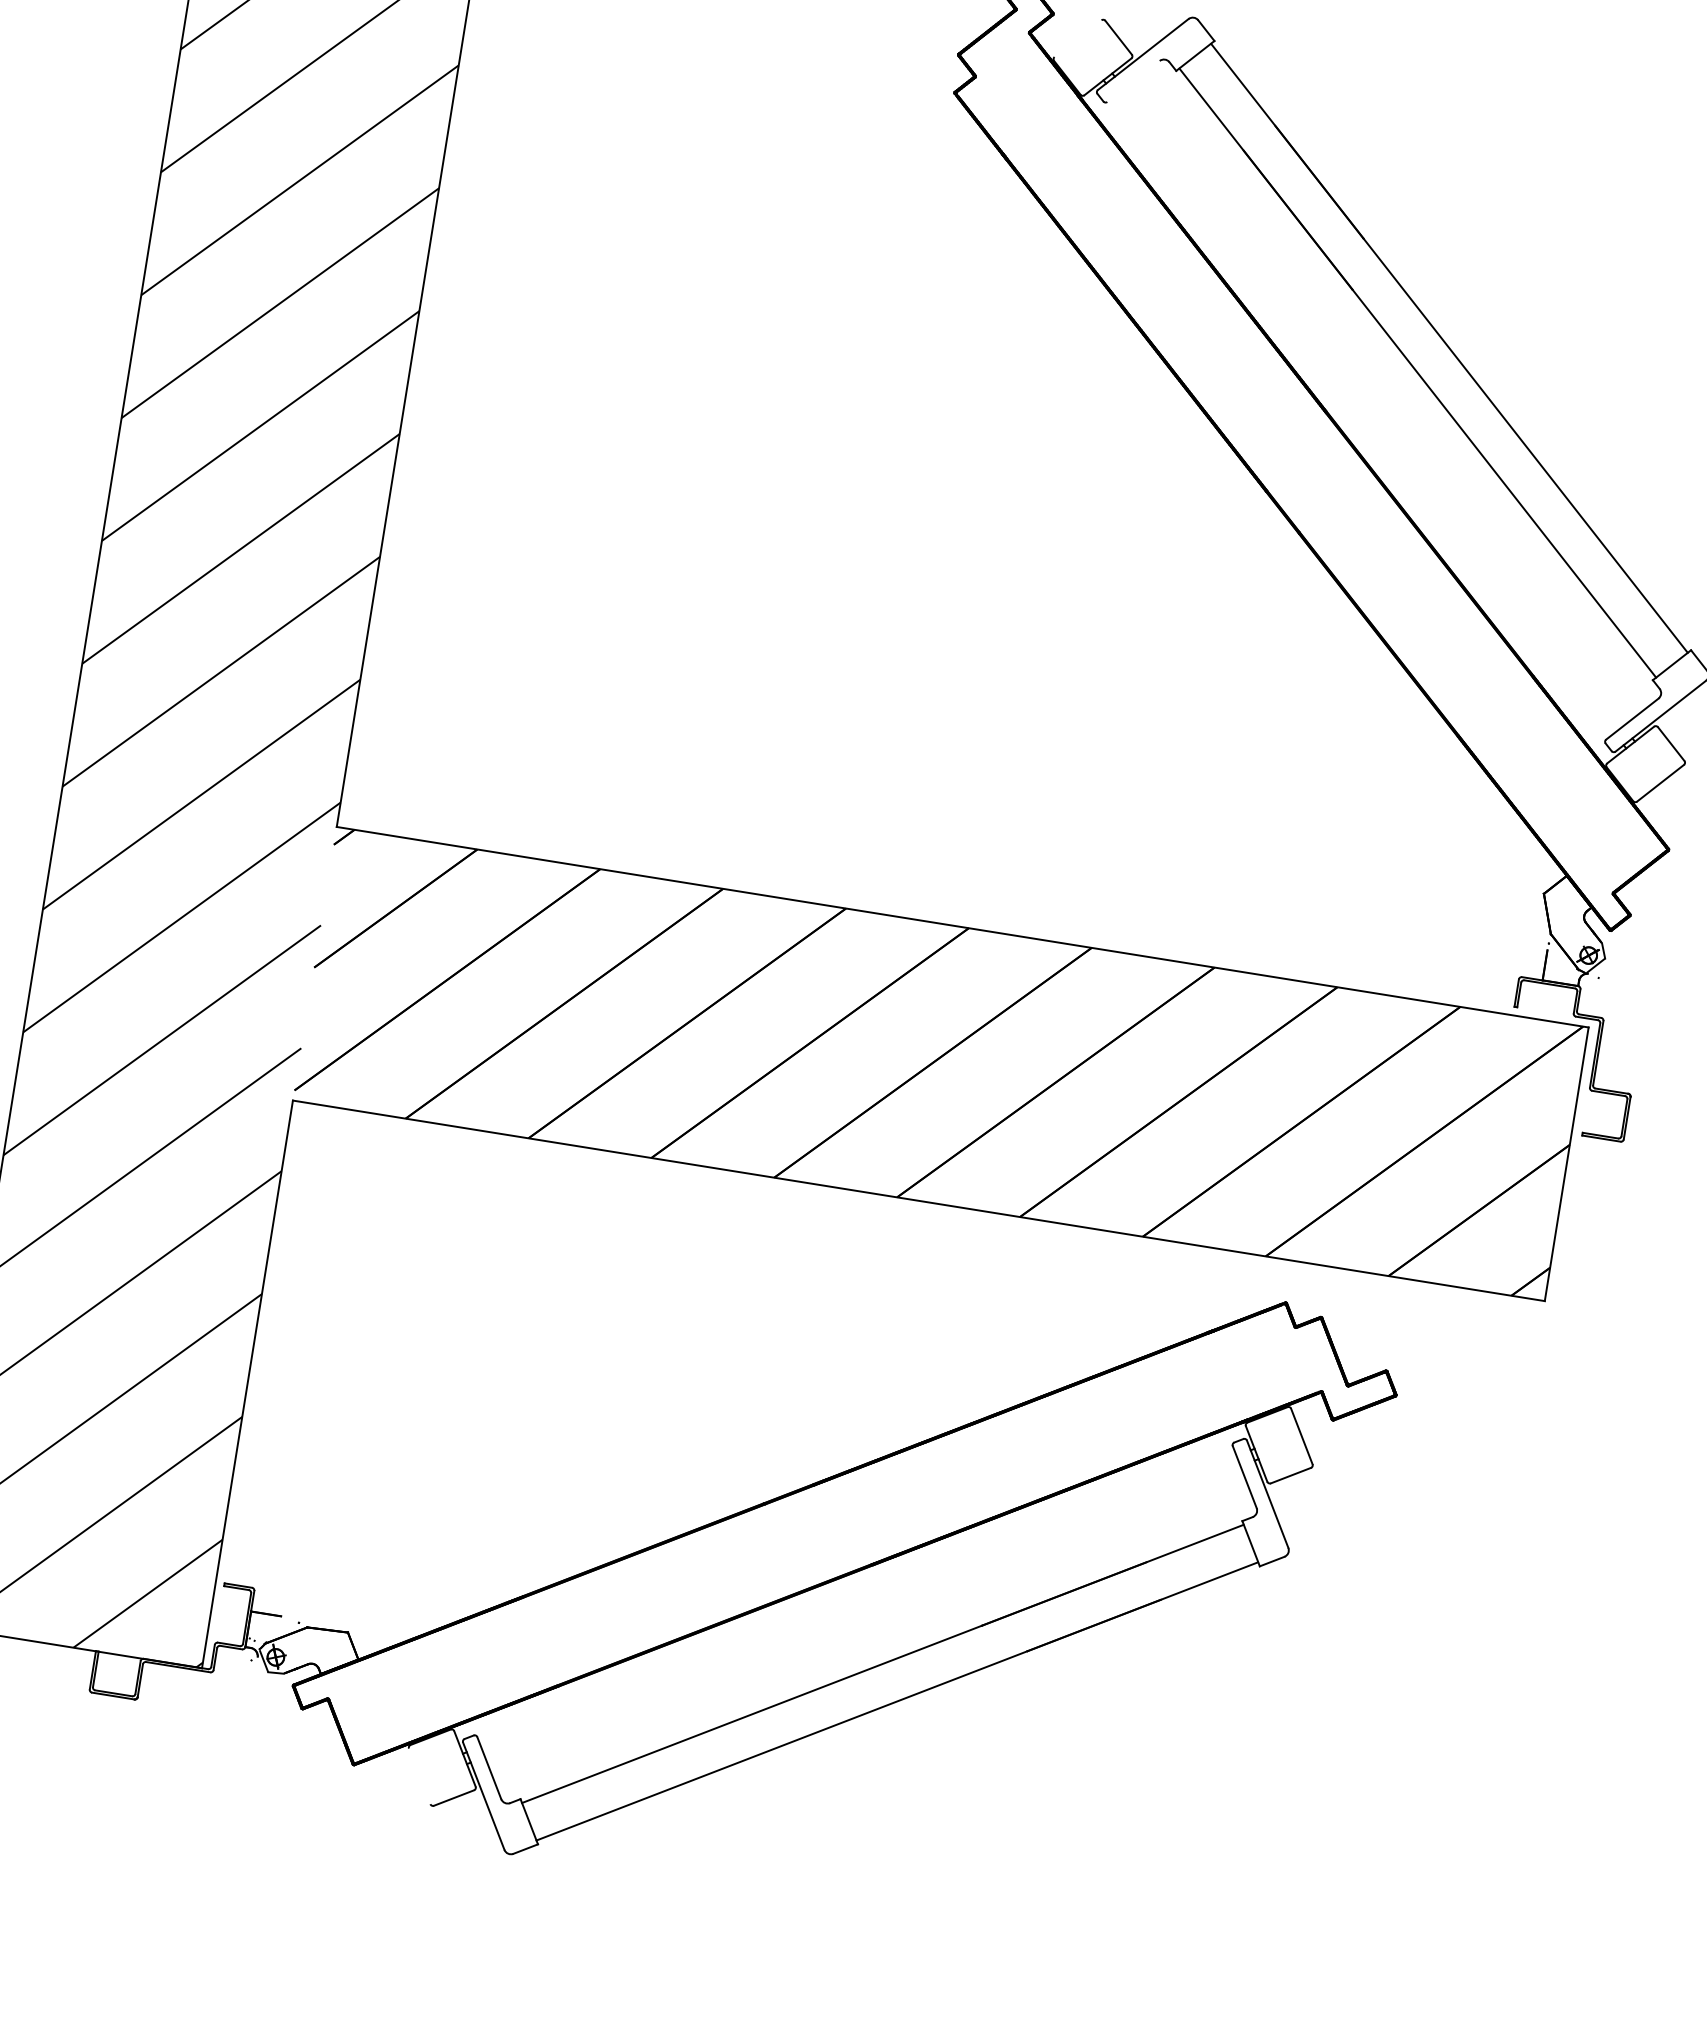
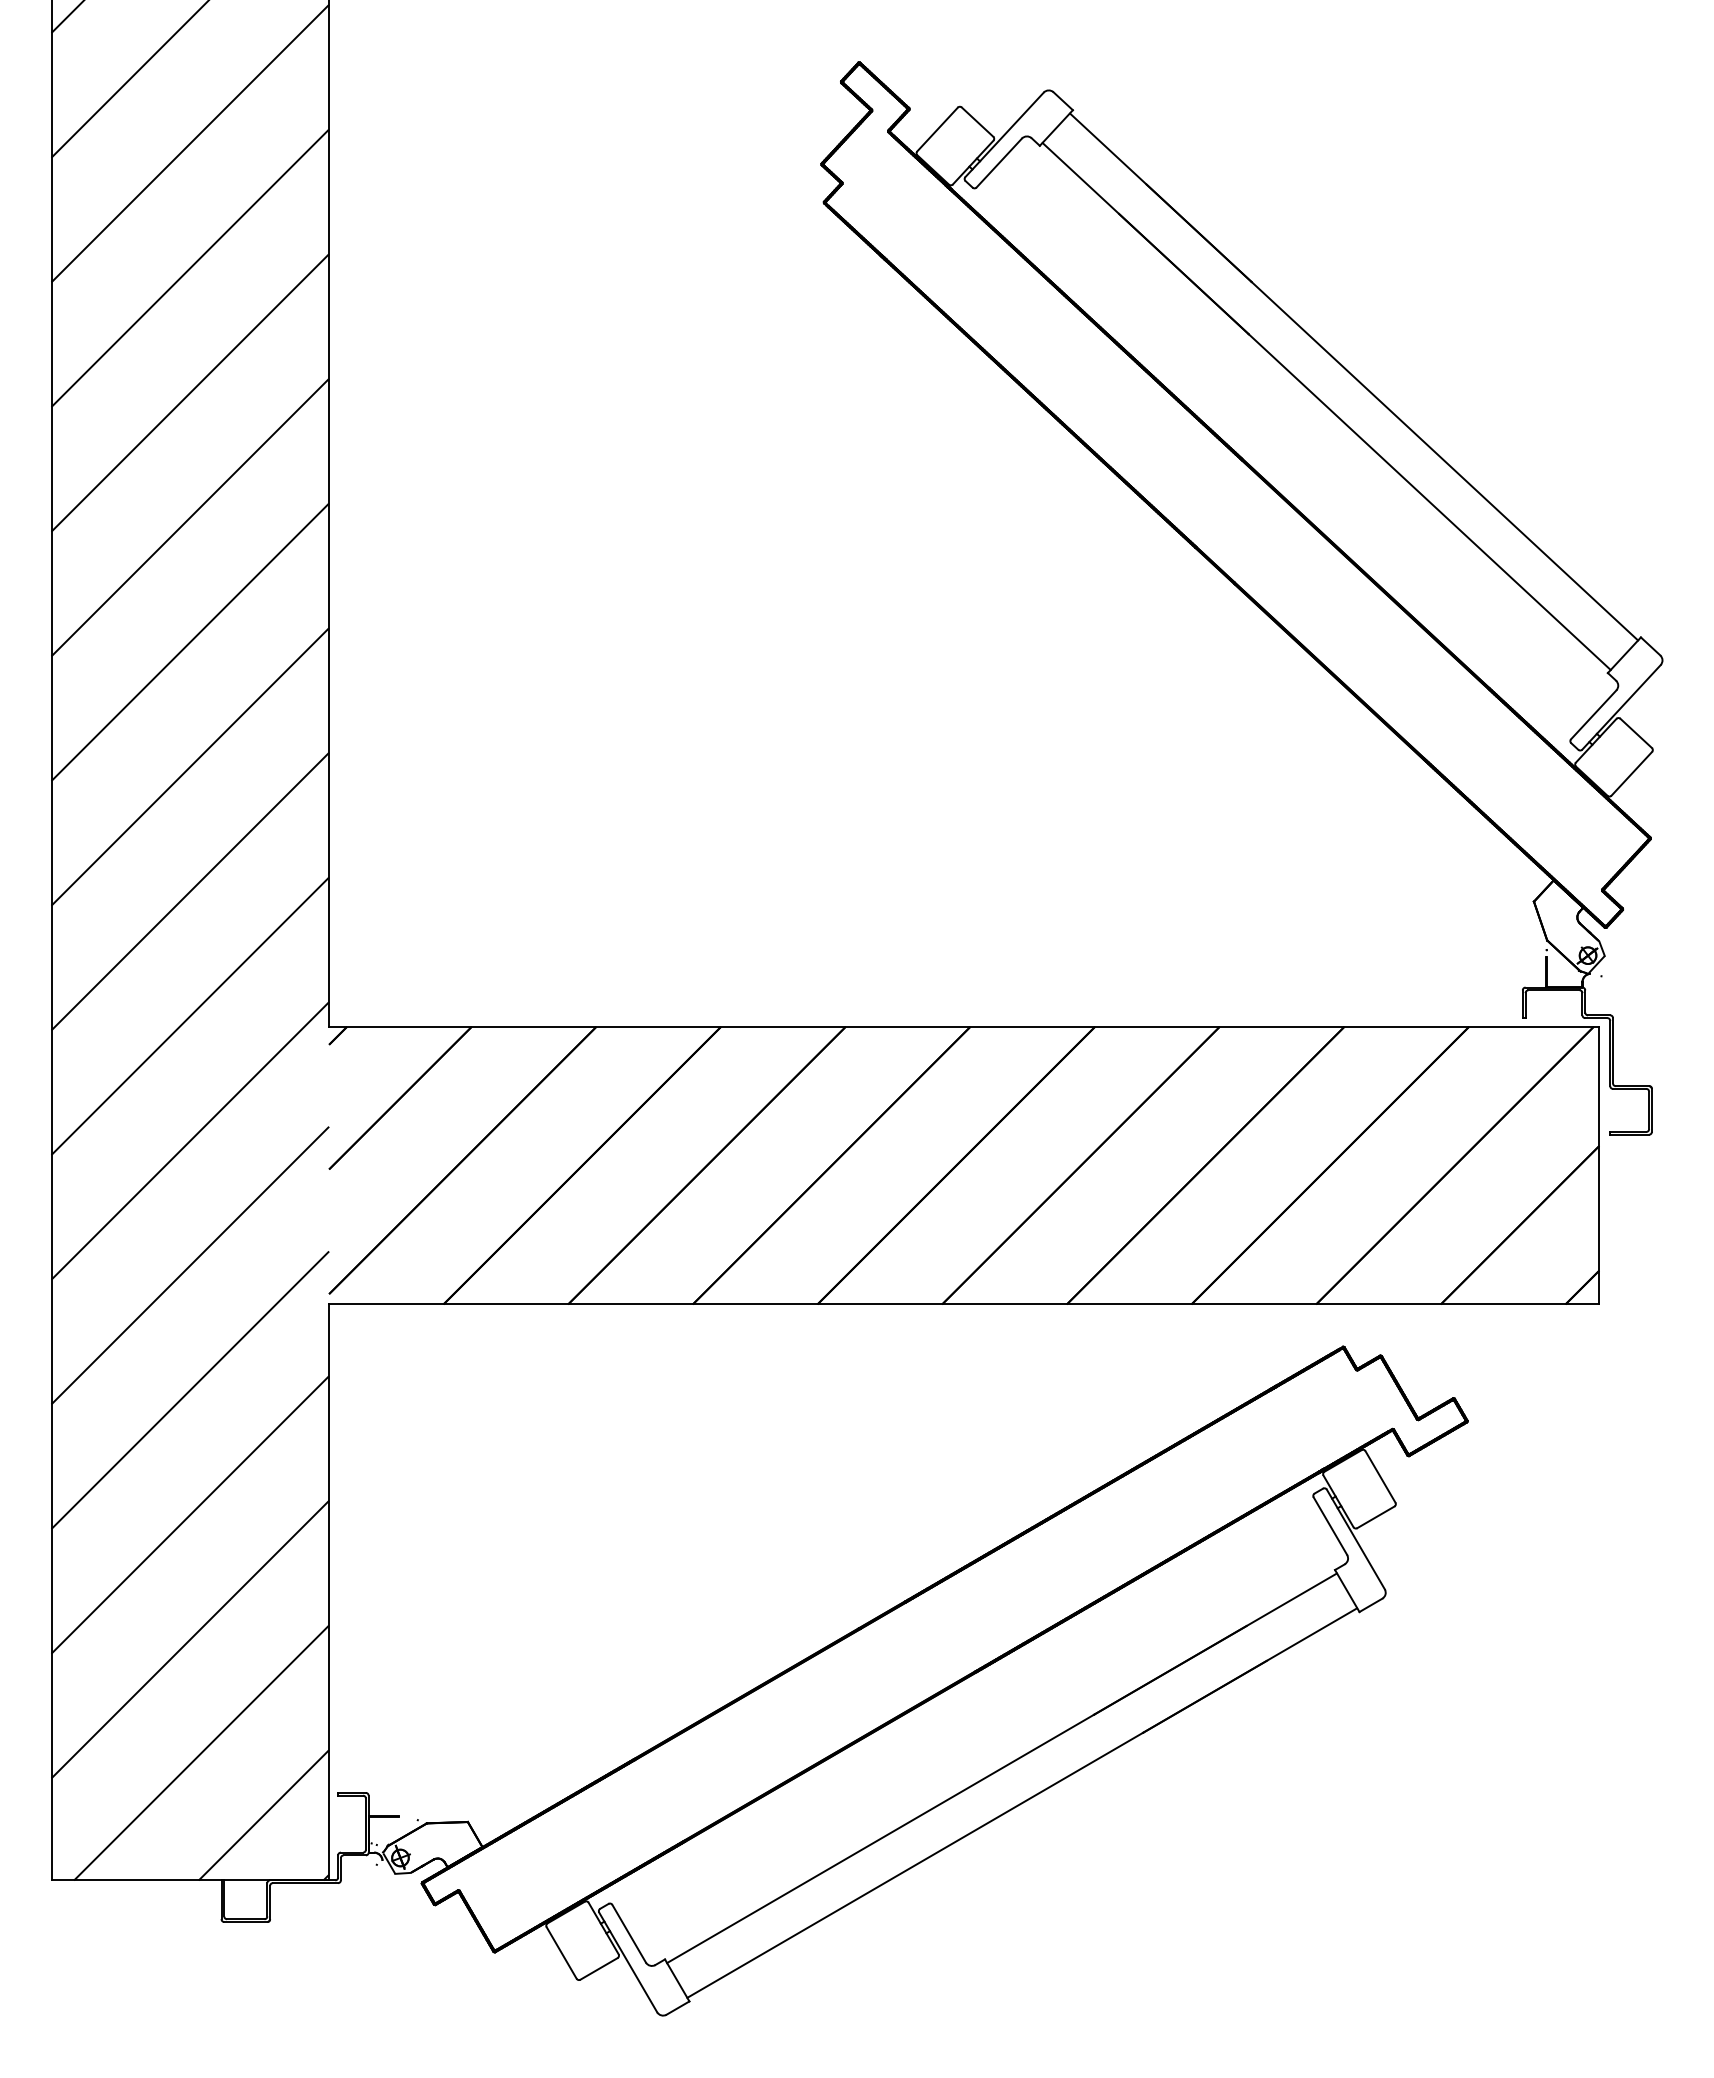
line: (1077, 38) -> (937, 129), added
line: (1132, 80) -> (998, 162), added
line: (419, 1775) -> (561, 1952), added

